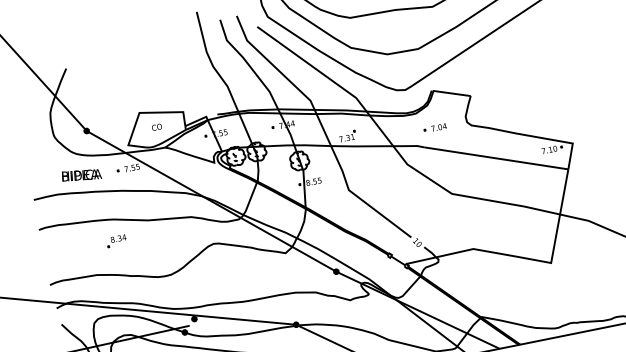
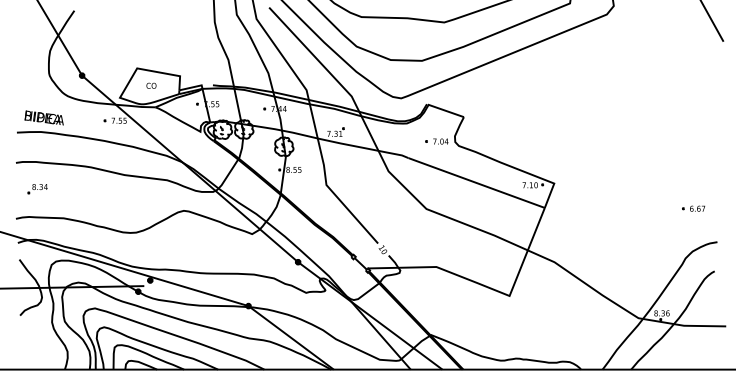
part: (434, 128) -> (436, 141), moved
text: (80, 175) -> (43, 117), moved
part: (116, 241) -> (37, 189), moved

